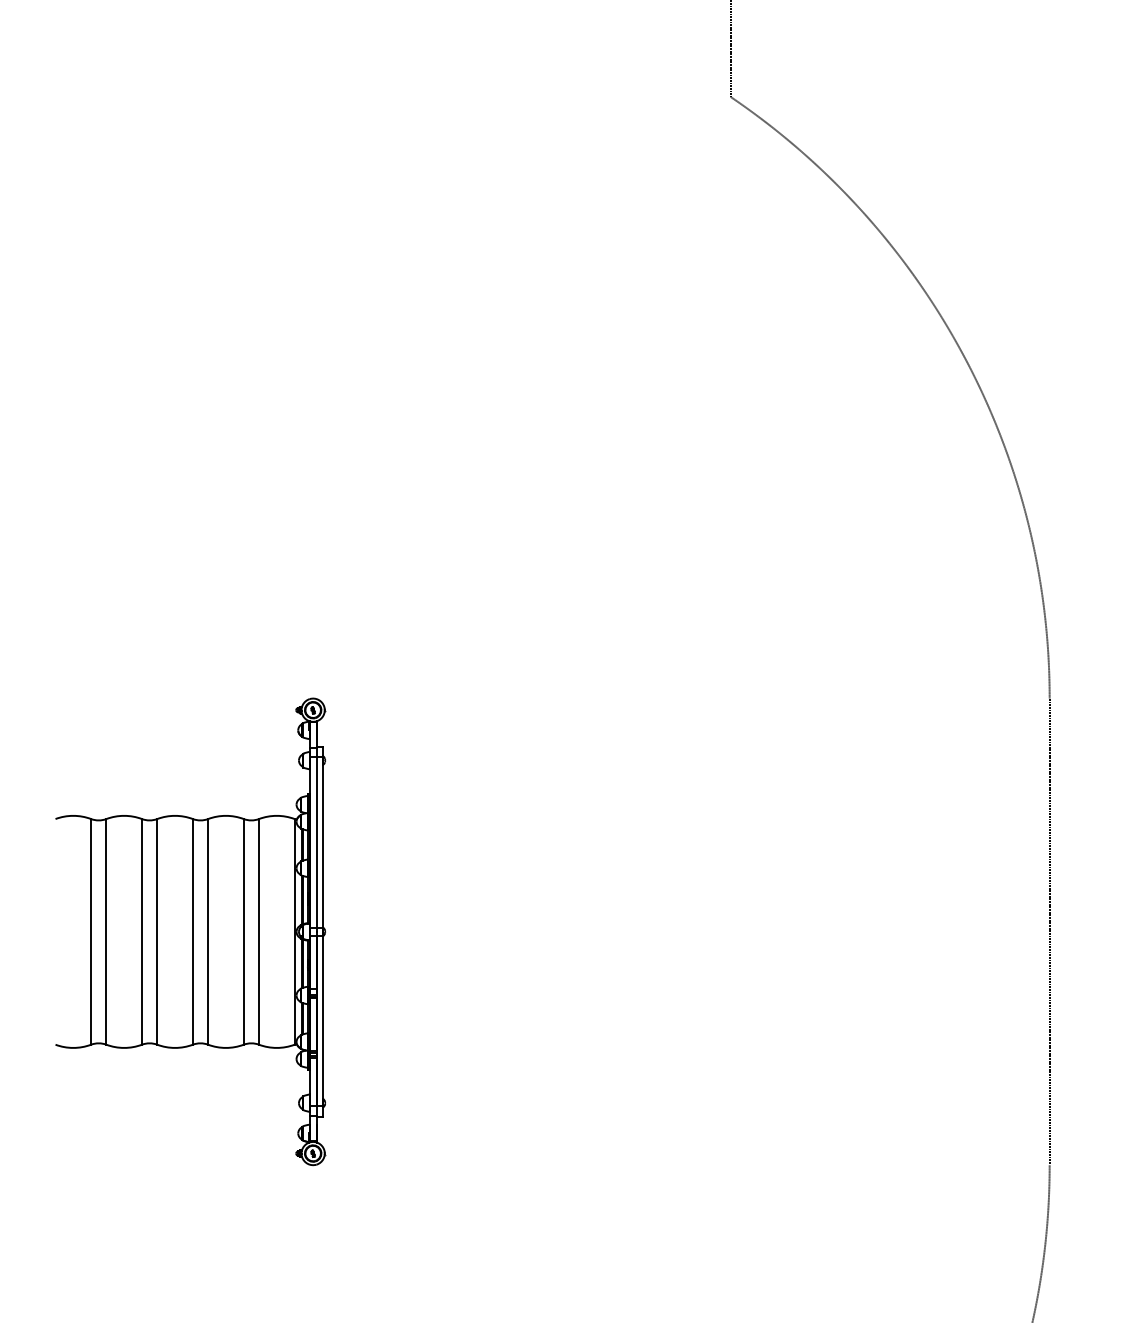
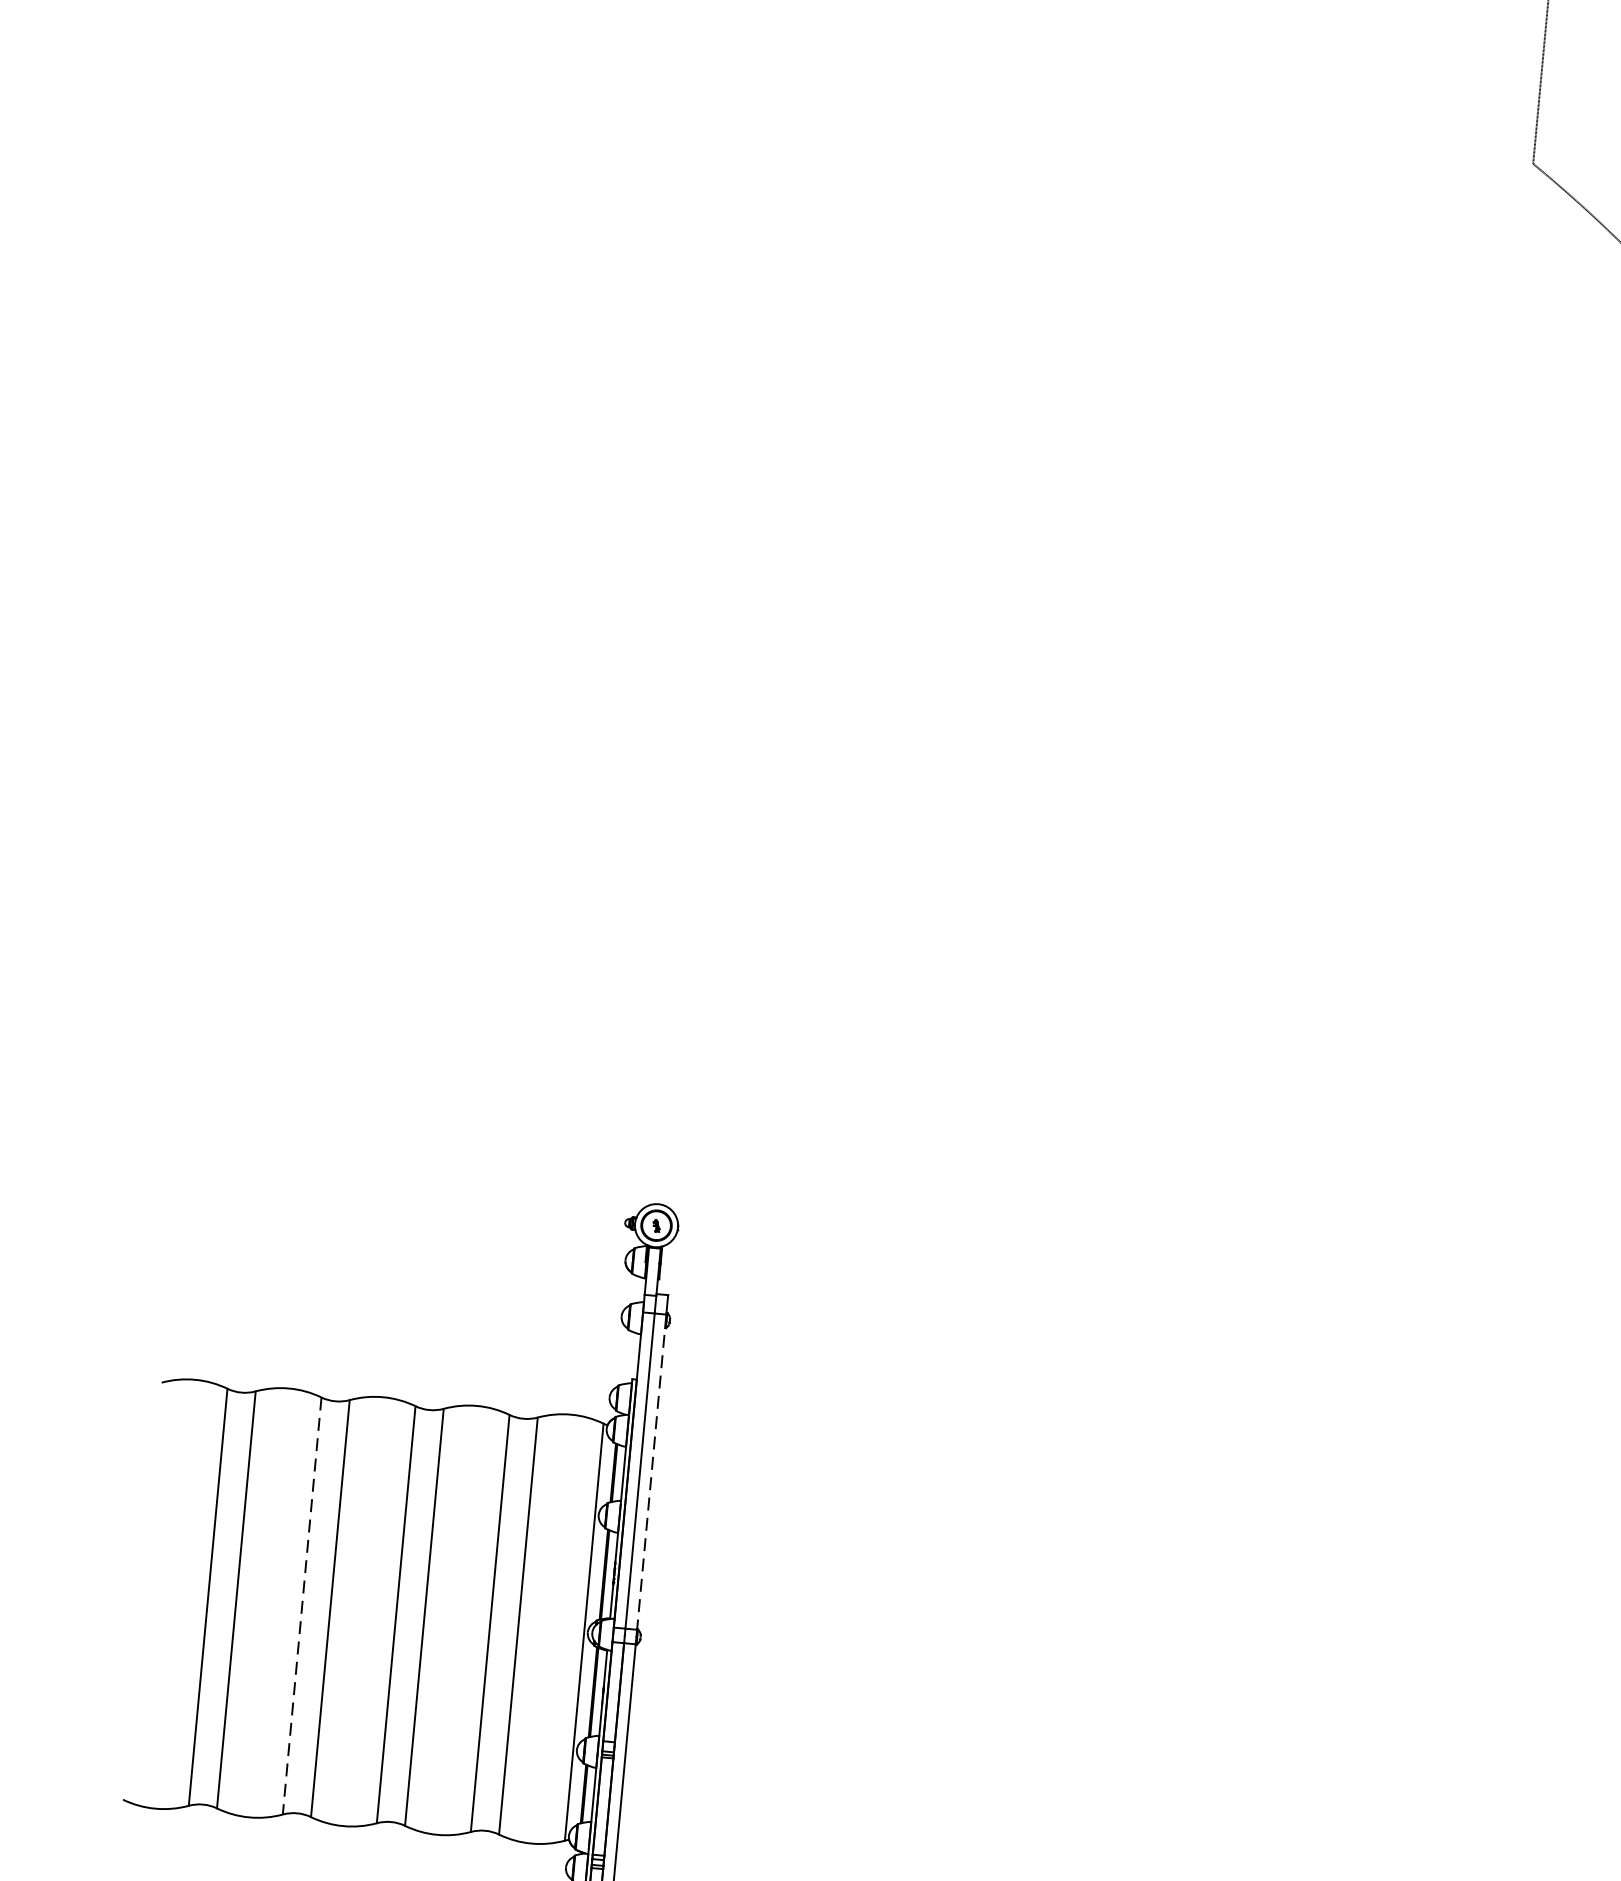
line: (322, 843) -> (650, 1473), solid -> dashed
line: (142, 931) -> (303, 1605), solid -> dashed

